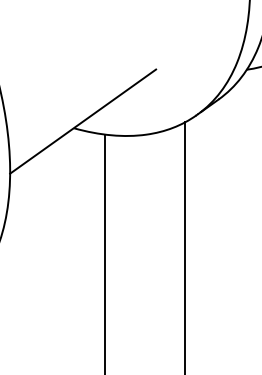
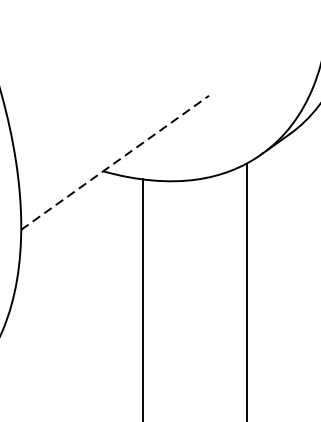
line: (83, 121) -> (115, 162), solid -> dashed

